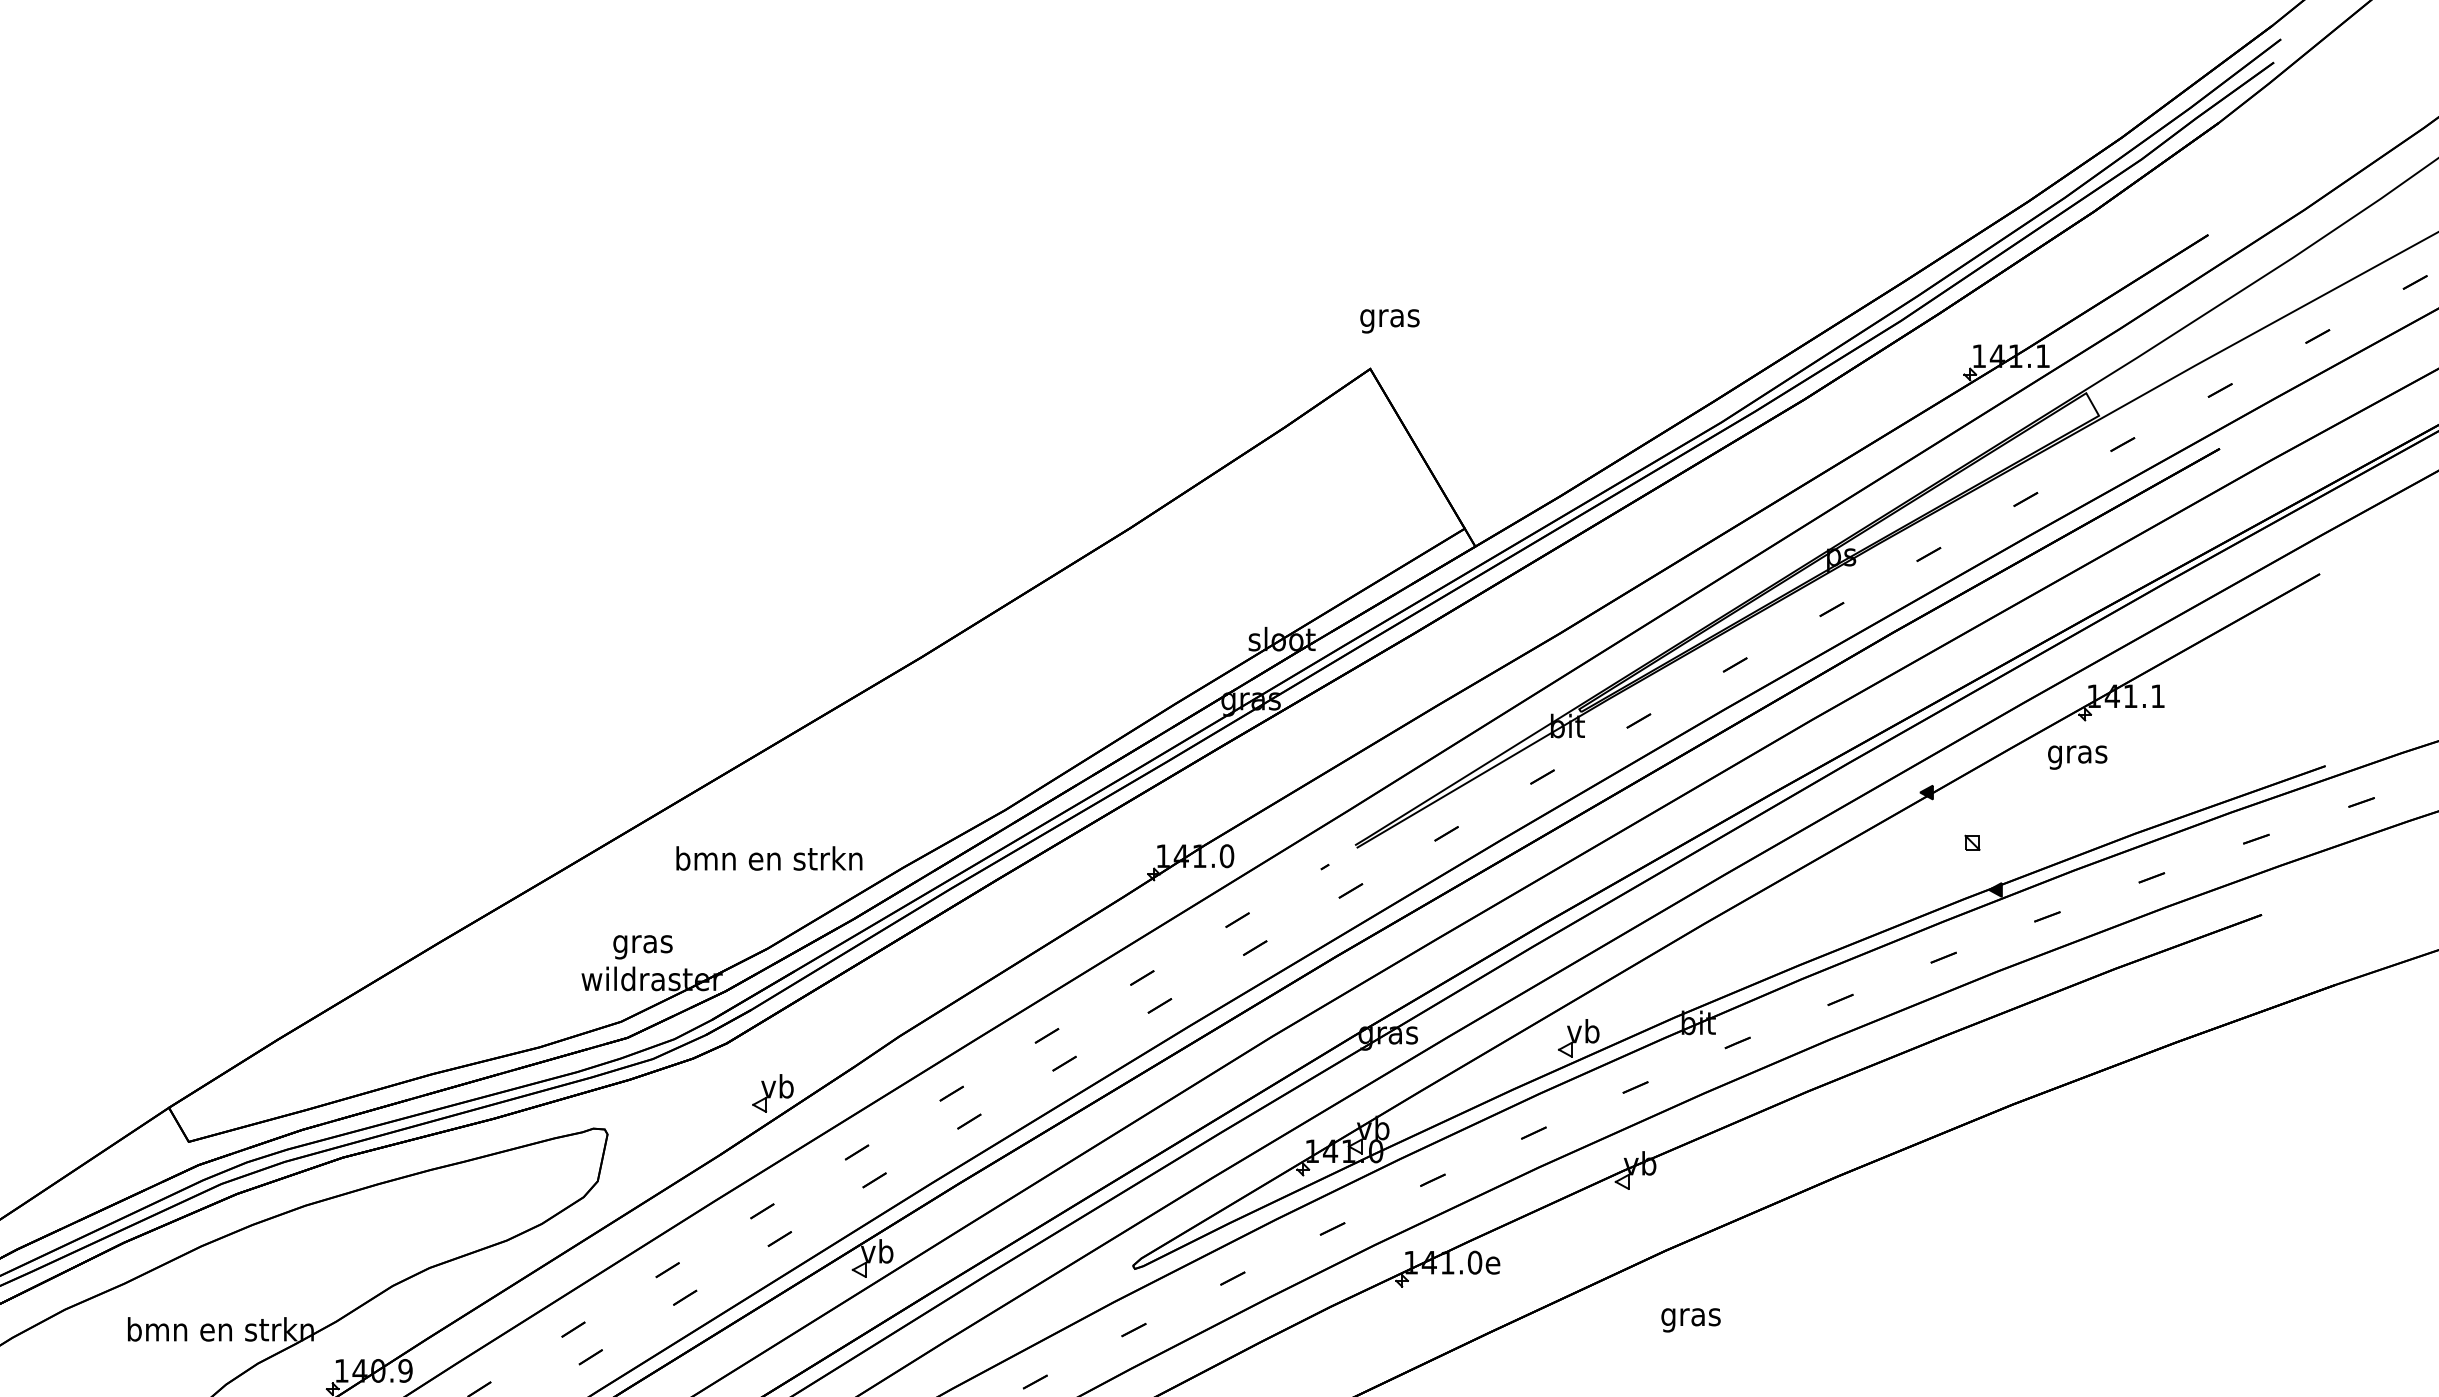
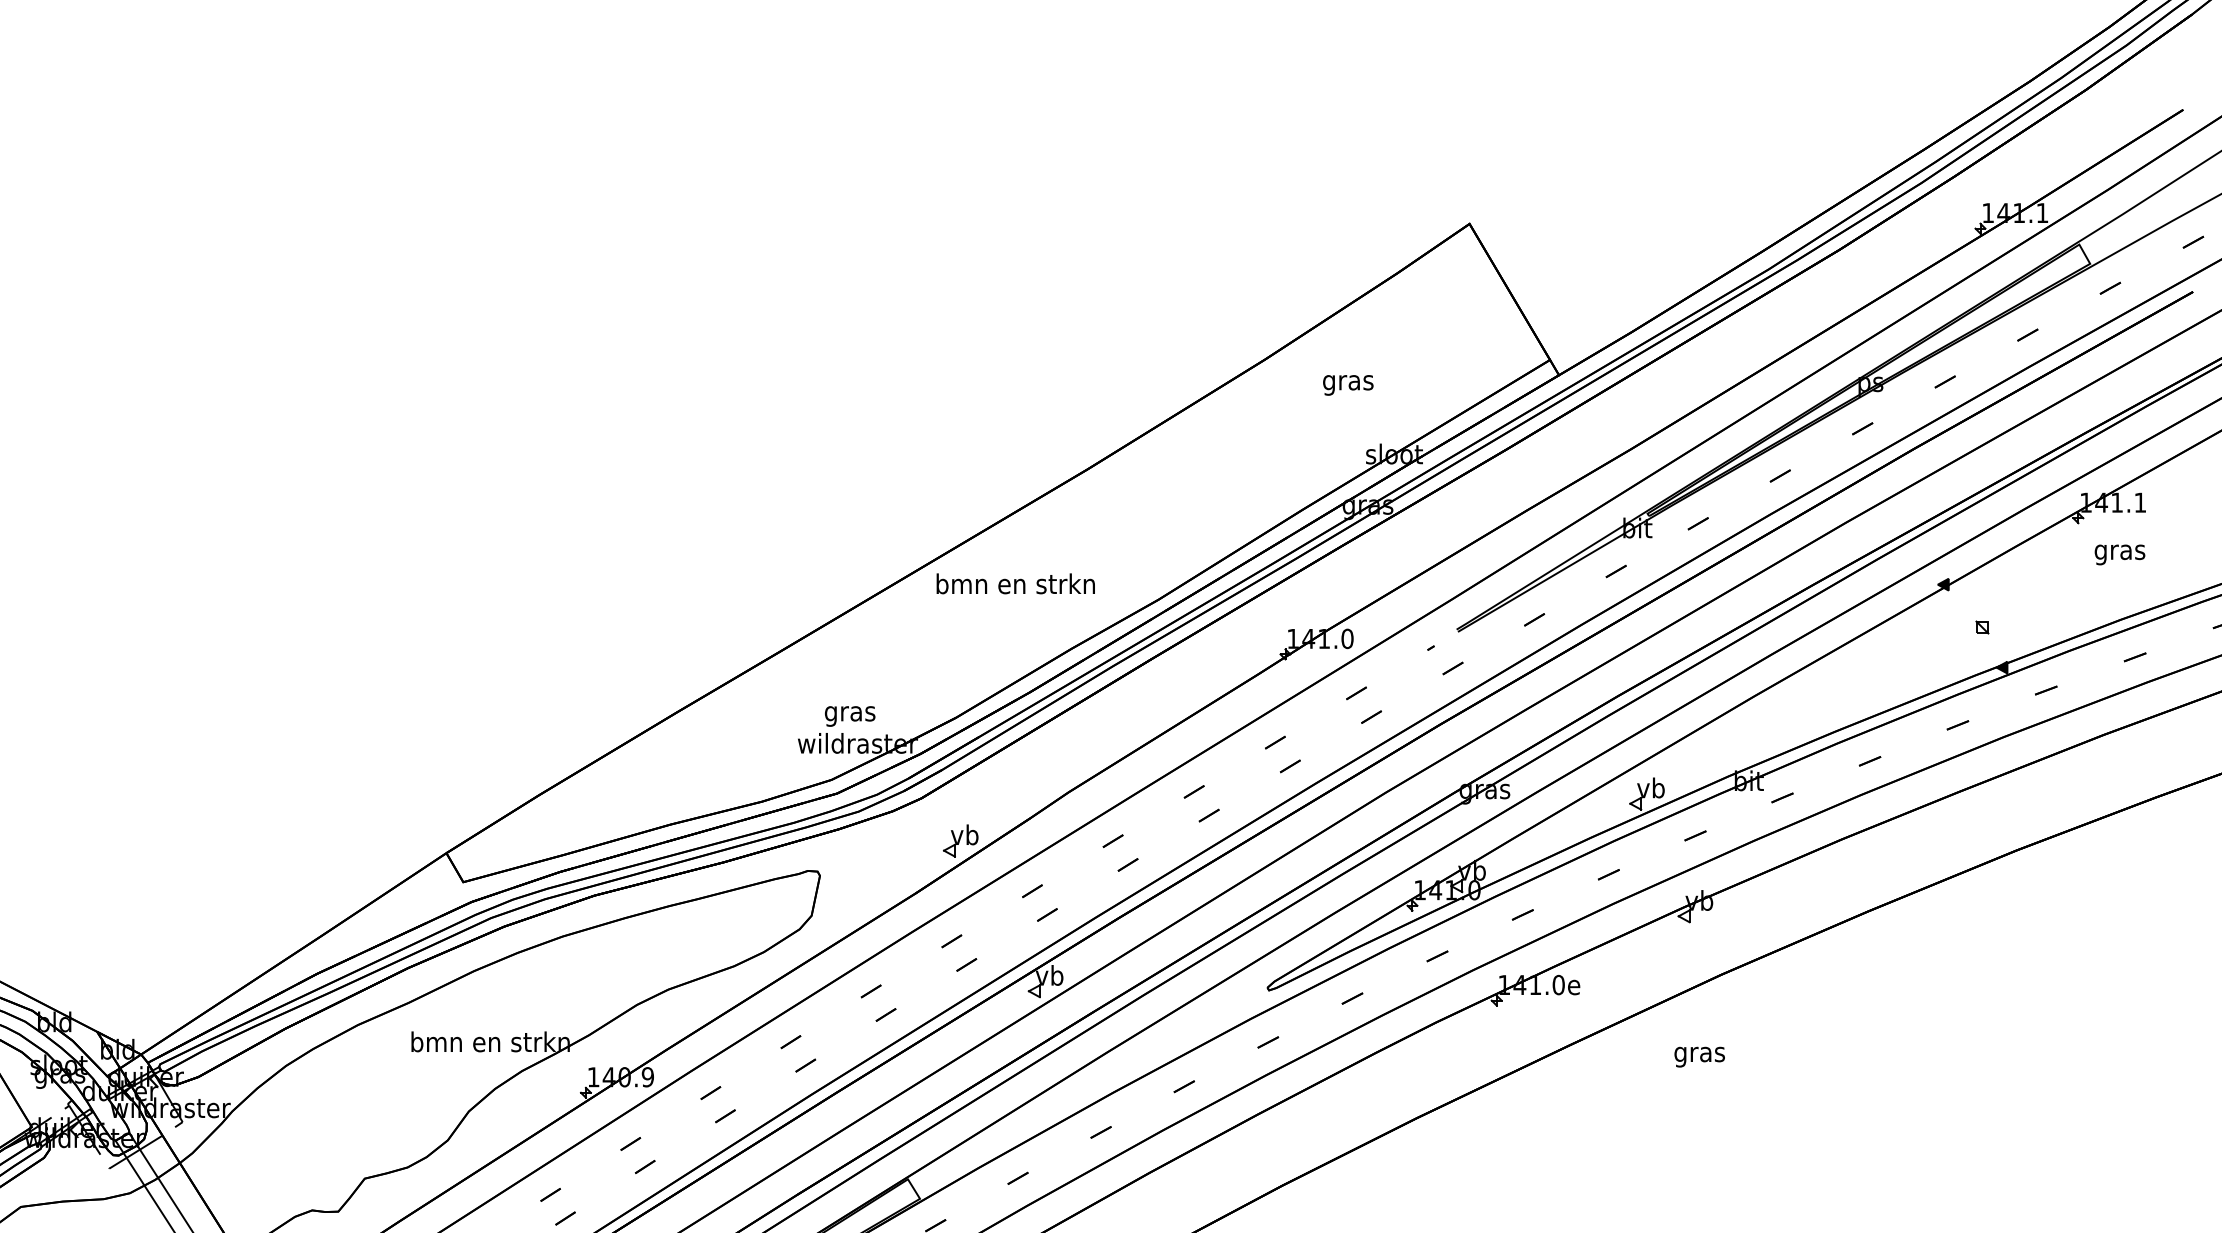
text: (1390, 321) -> (1348, 385), moved
text: (2077, 757) -> (2119, 554), moved
text: (769, 858) -> (1015, 583), moved
text: (1690, 1319) -> (1699, 1056), moved

